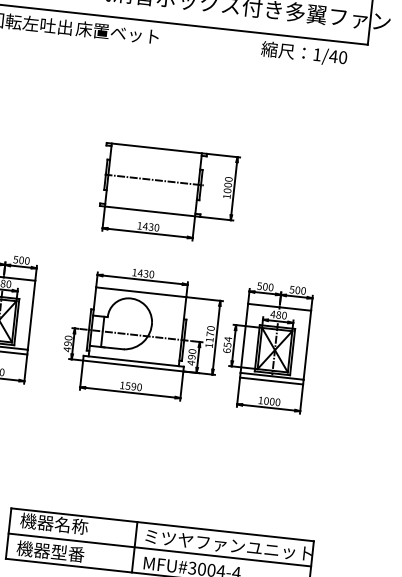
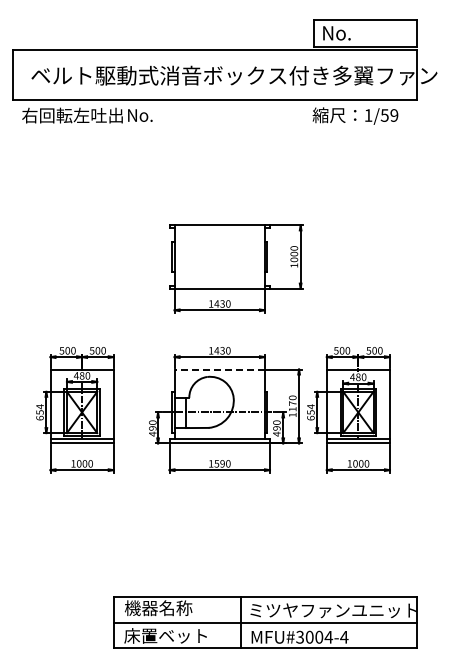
text: (117, 33) -> (168, 115), 床置ベット -> No.
text: (338, 57) -> (389, 115), 1/40 -> 1/59
line: (154, 180) -> (220, 257), removed
line: (140, 292) -> (219, 369), solid -> dashed
text: (58, 551) -> (165, 635), 機器型番 -> 床置ベット

